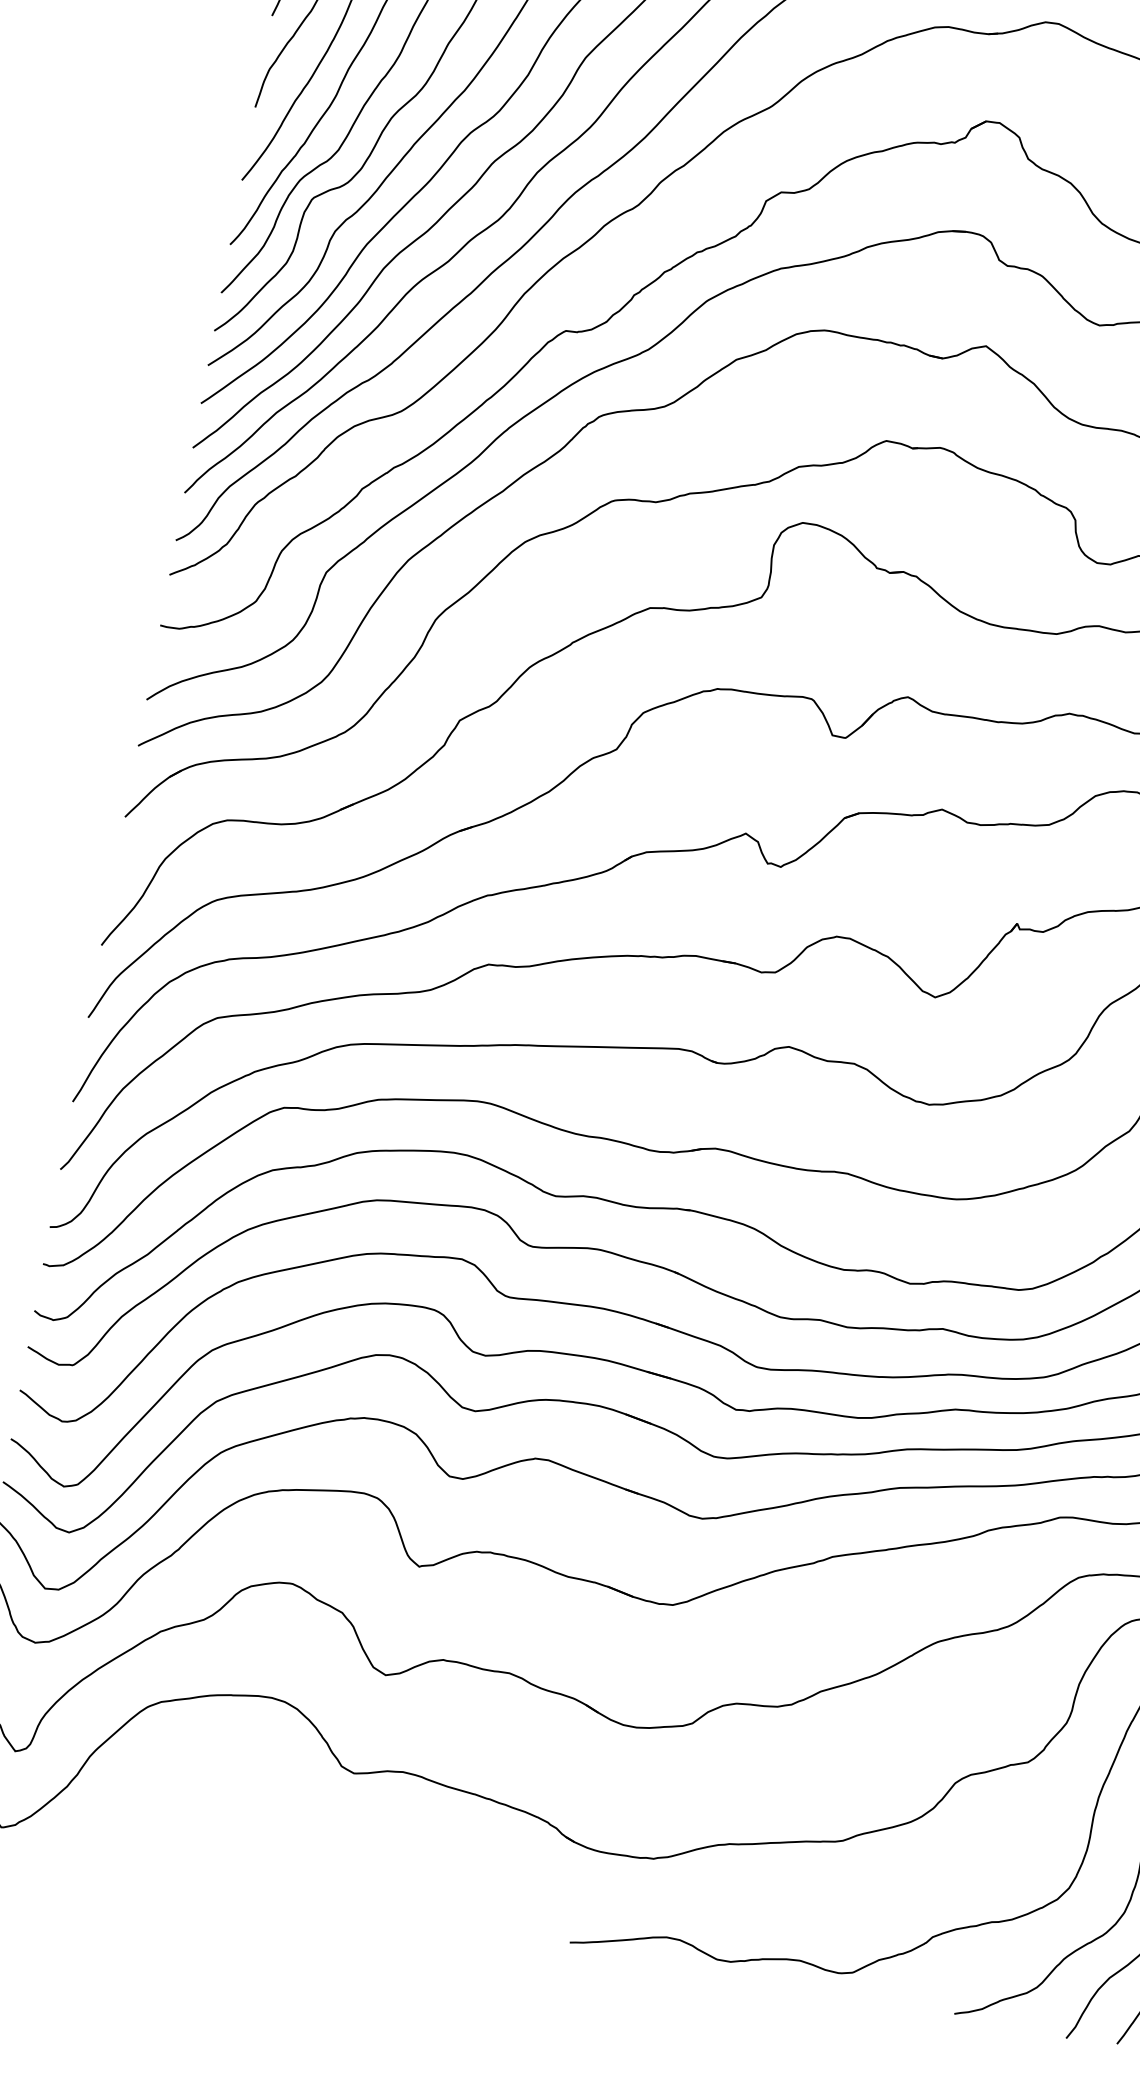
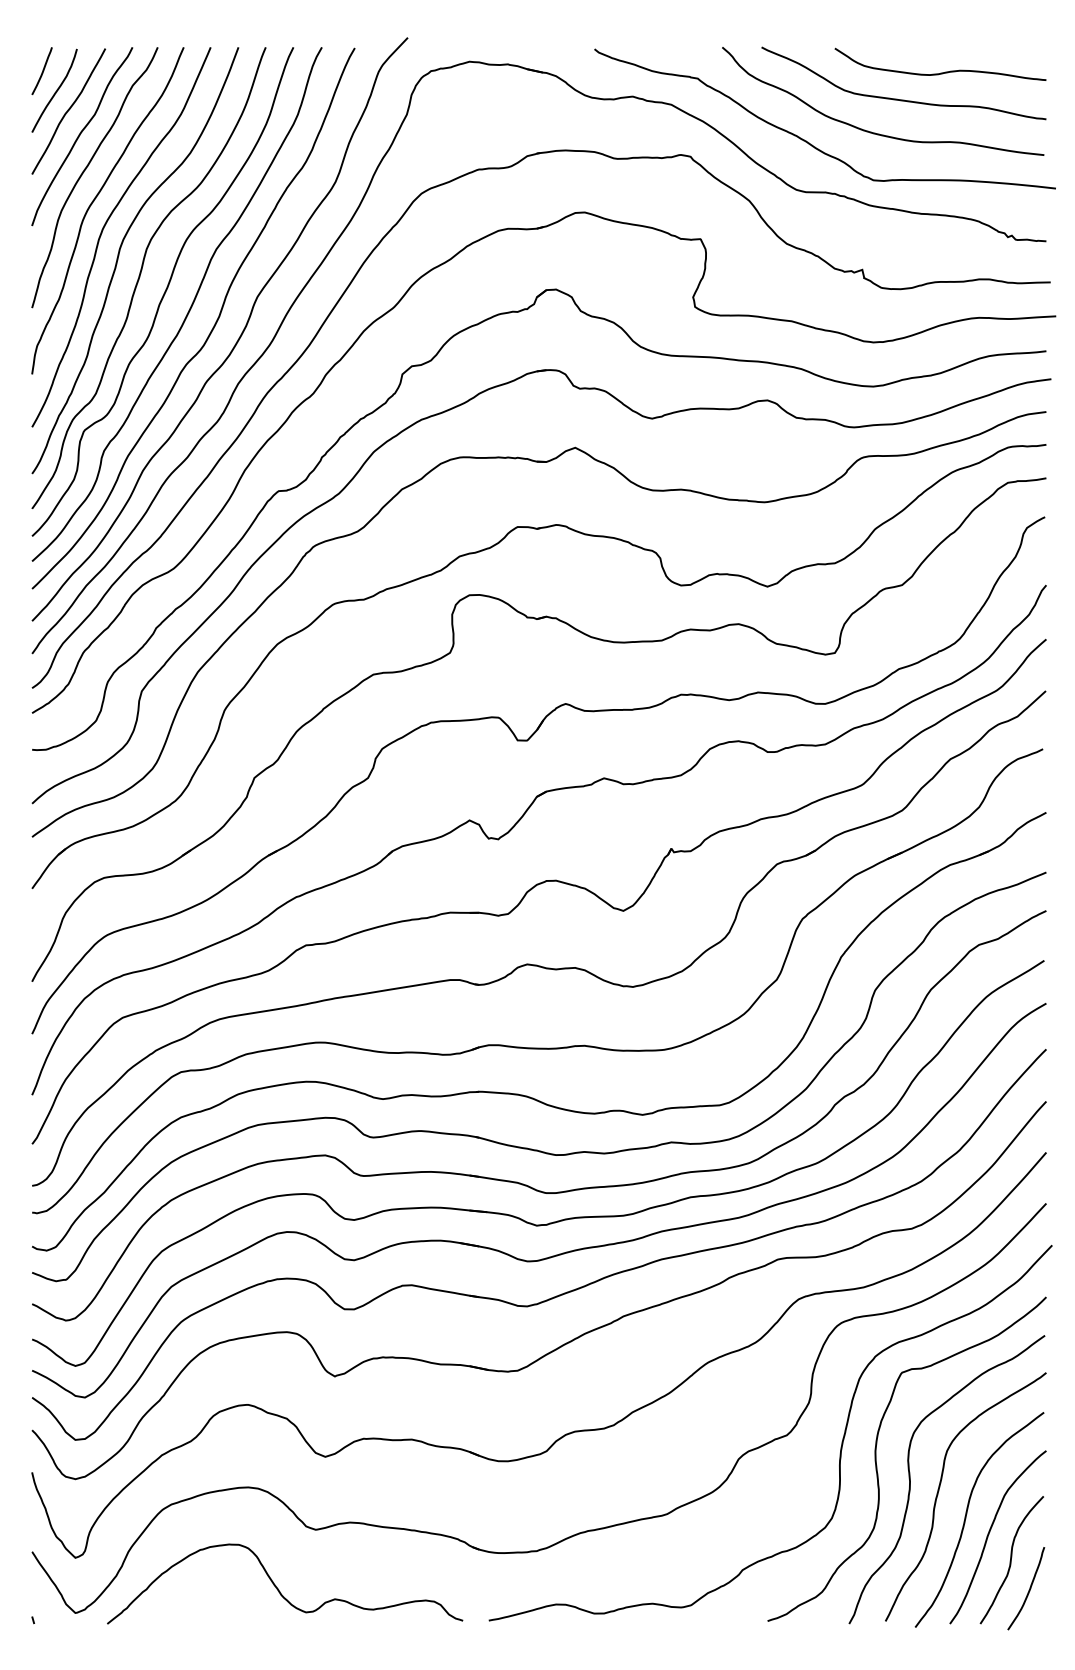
curve: (287, 1844) -> (278, 1588), added

